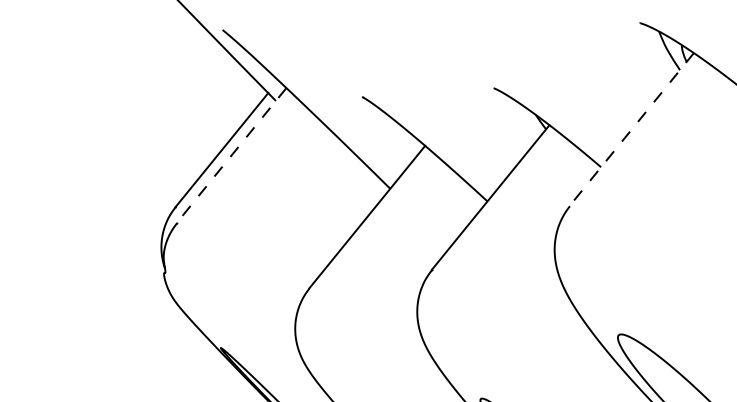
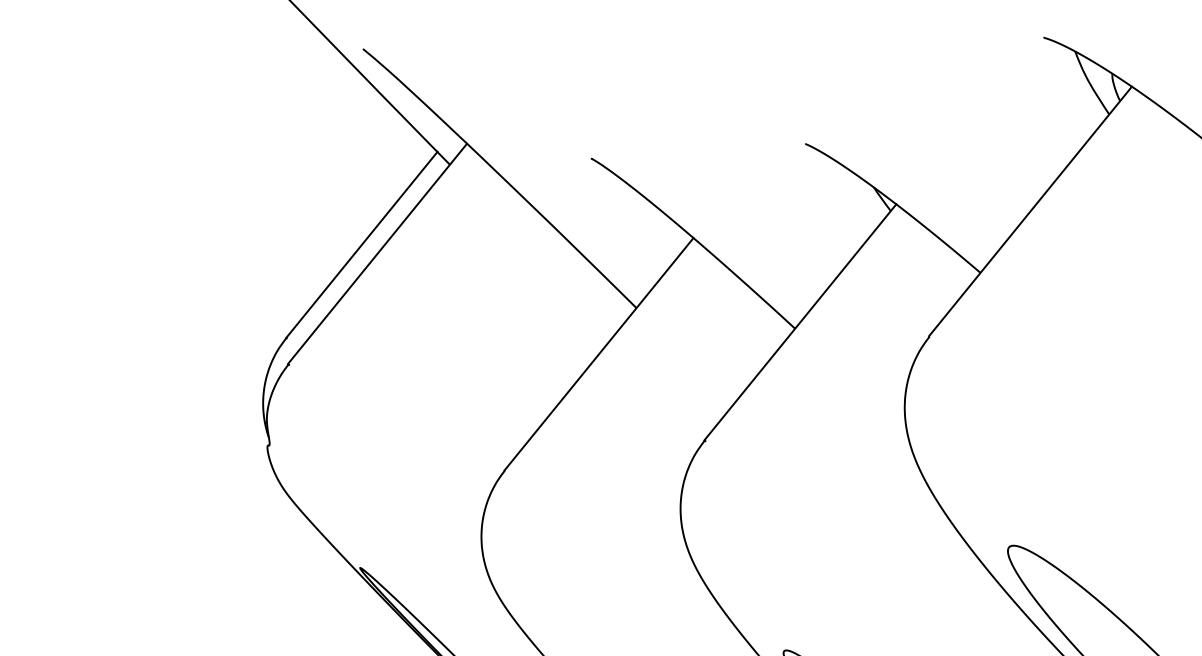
line: (631, 129) -> (1030, 211), dashed -> solid
line: (231, 155) -> (377, 253), dashed -> solid

